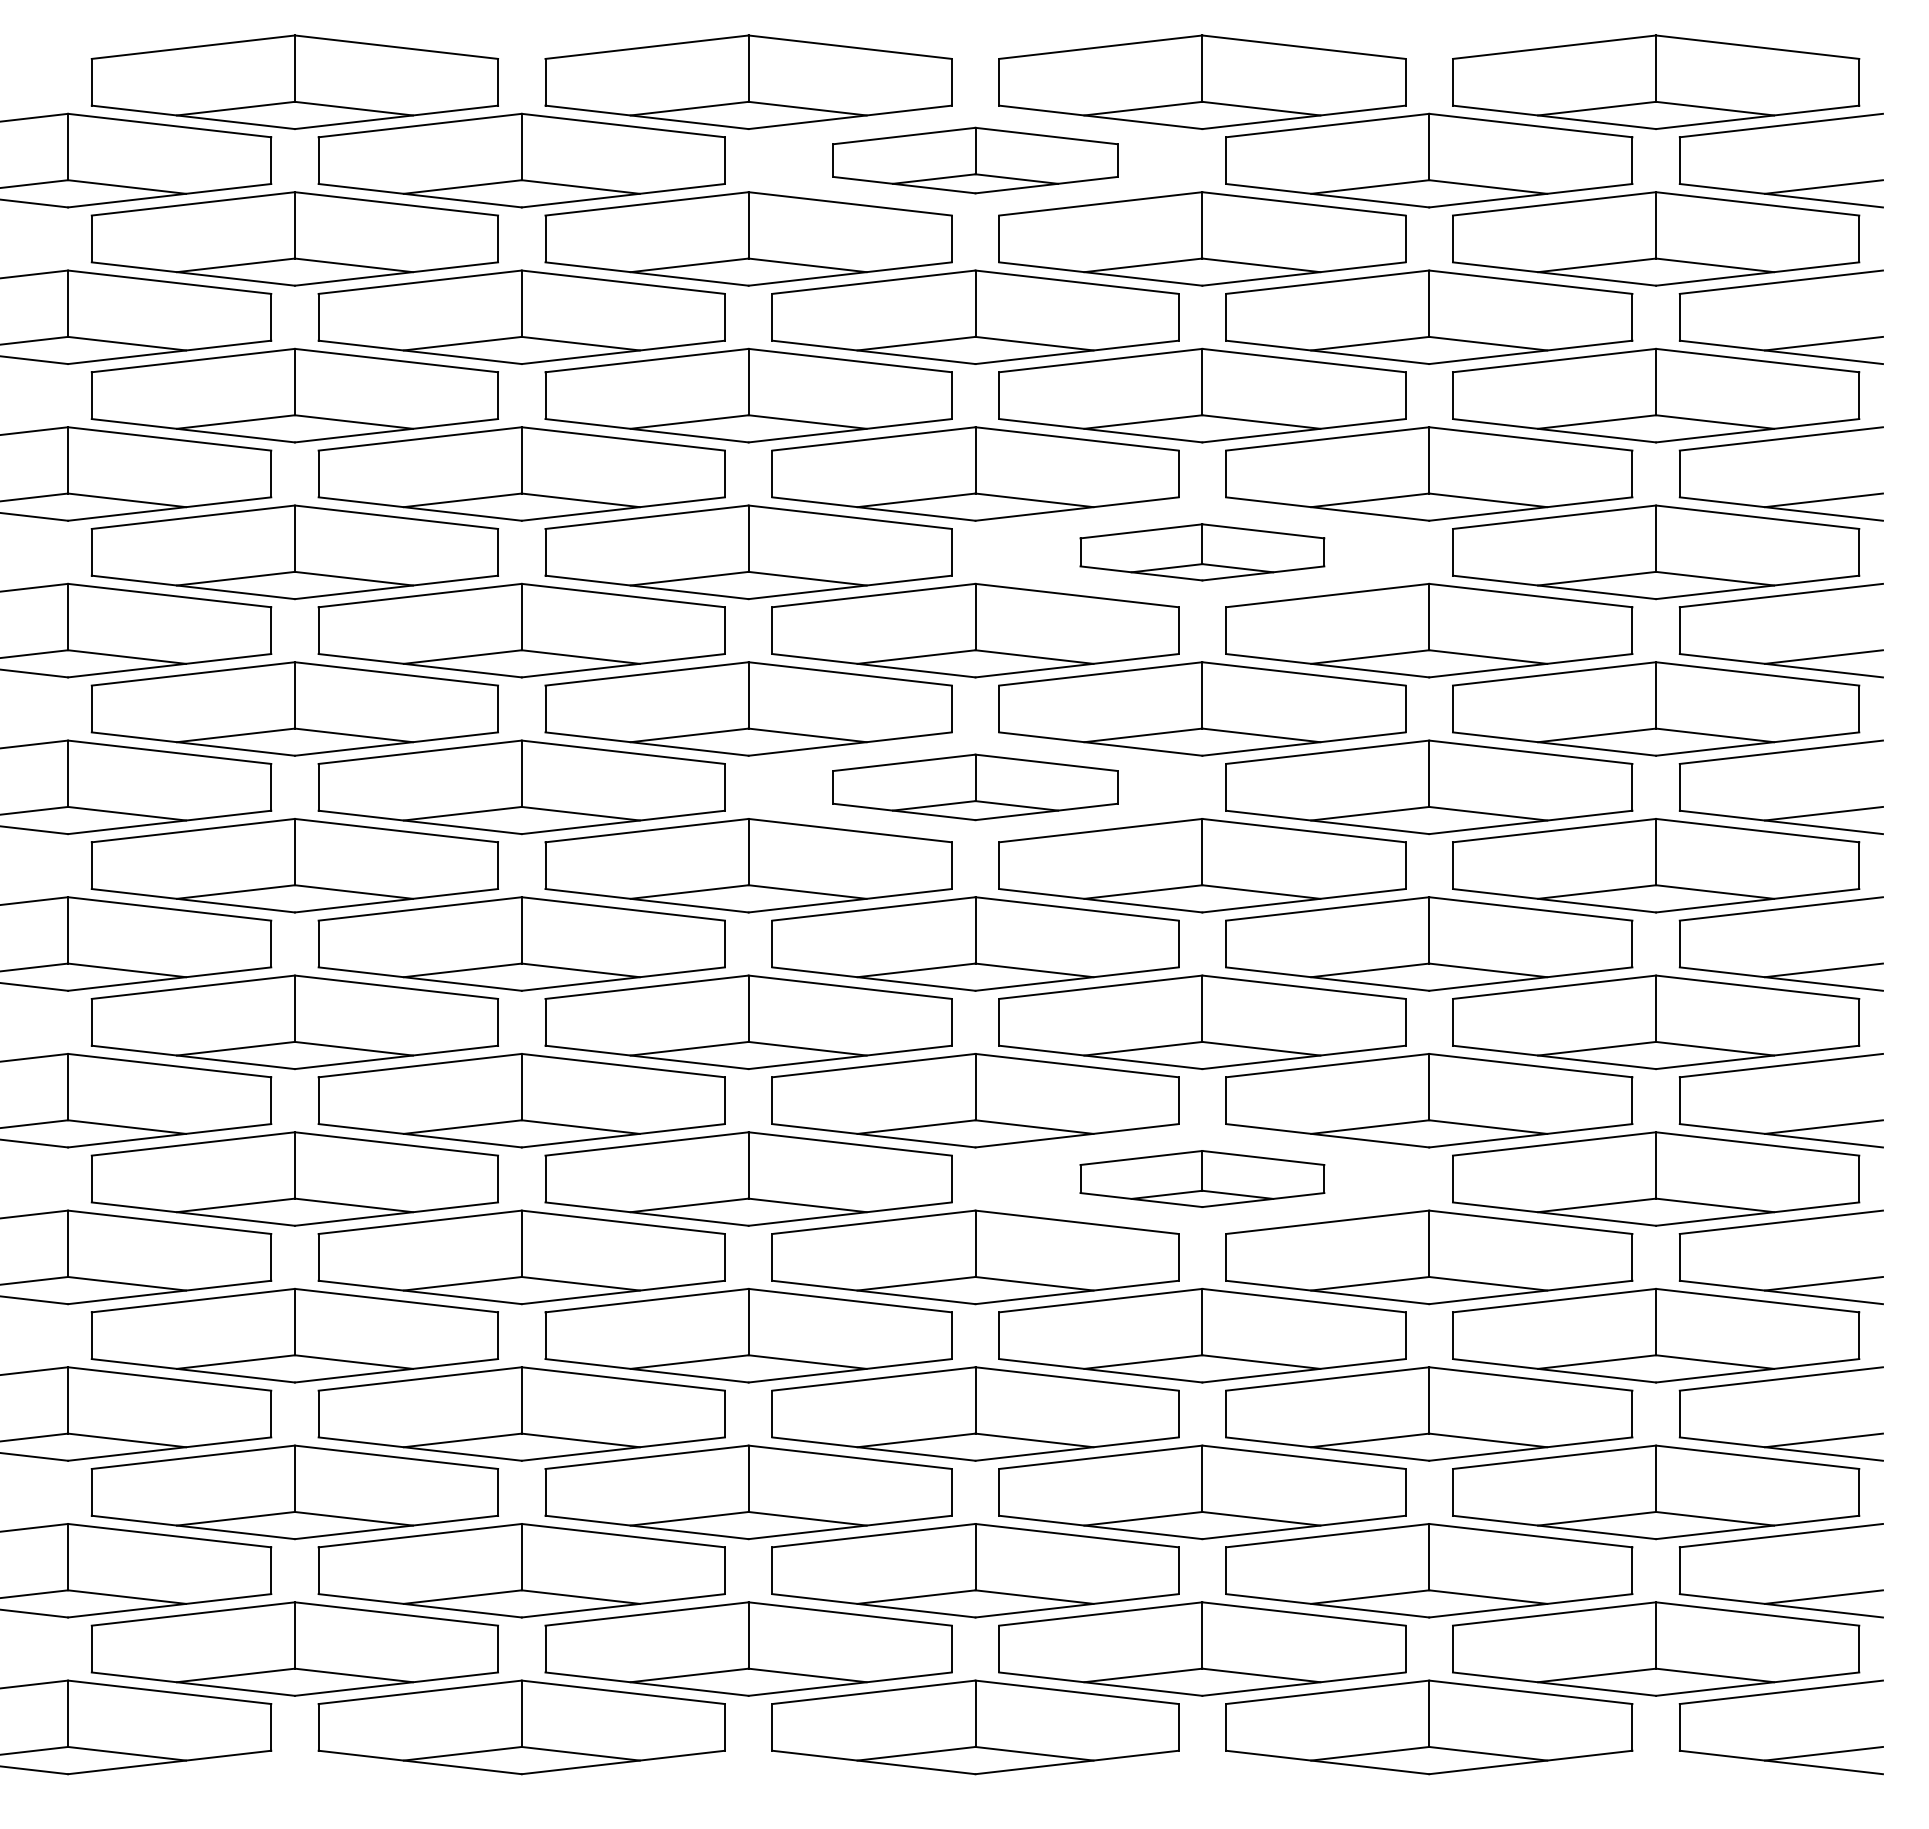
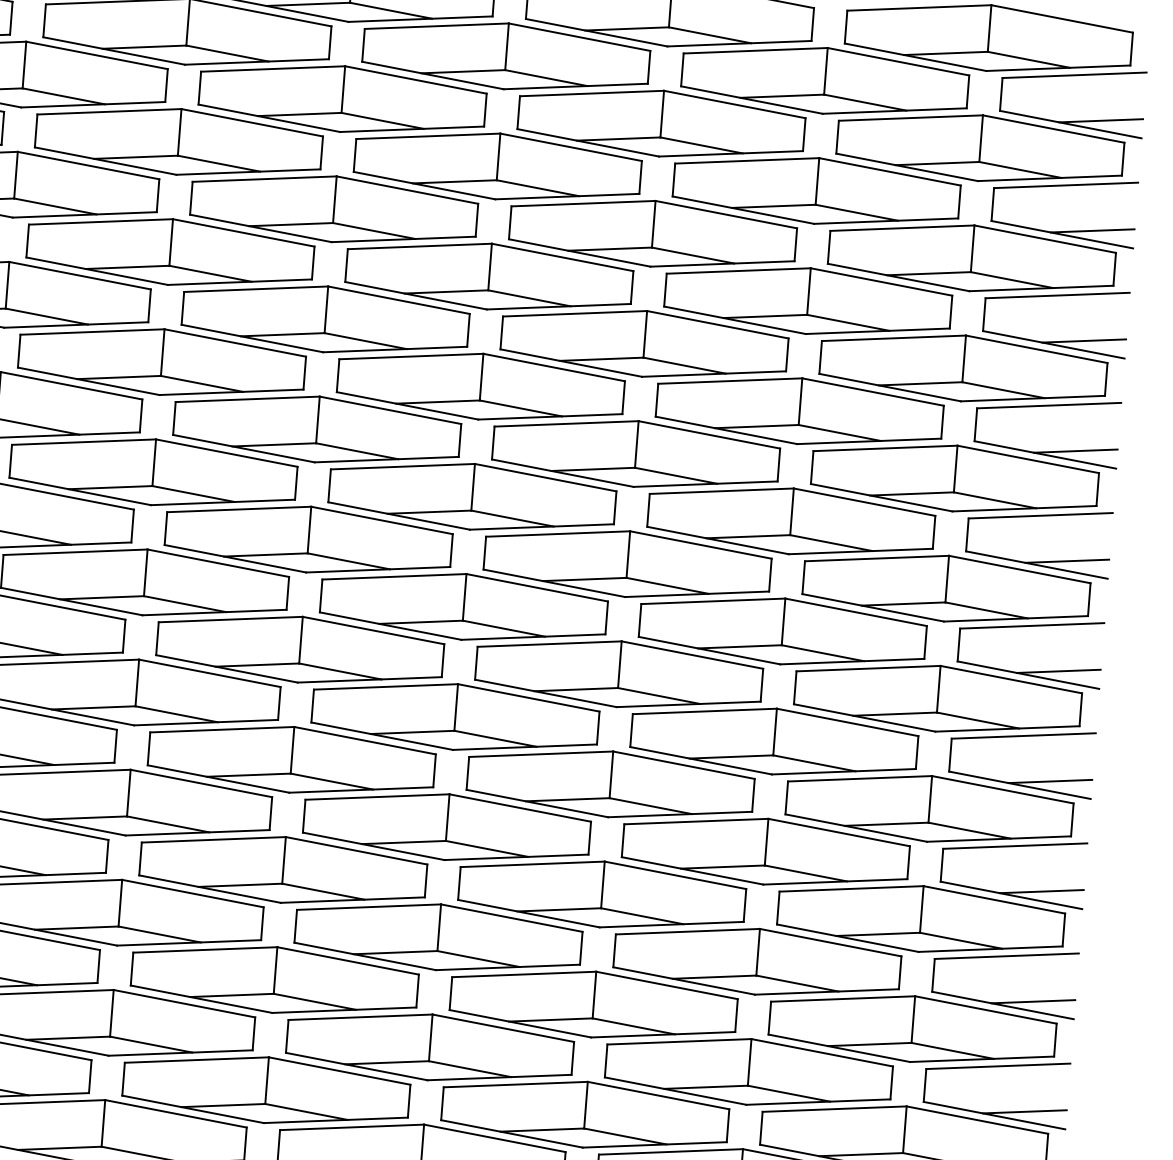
part: (975, 160) -> (506, 56), size x1.43
part: (1202, 552) -> (644, 344), size x1.67
part: (975, 787) -> (472, 496), size x1.43
part: (1202, 1178) -> (610, 784), size x1.67

